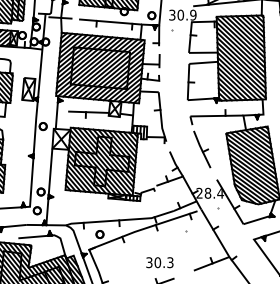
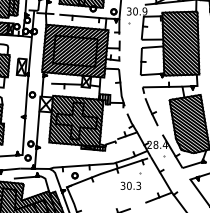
text: (159, 262) -> (130, 185), moved

